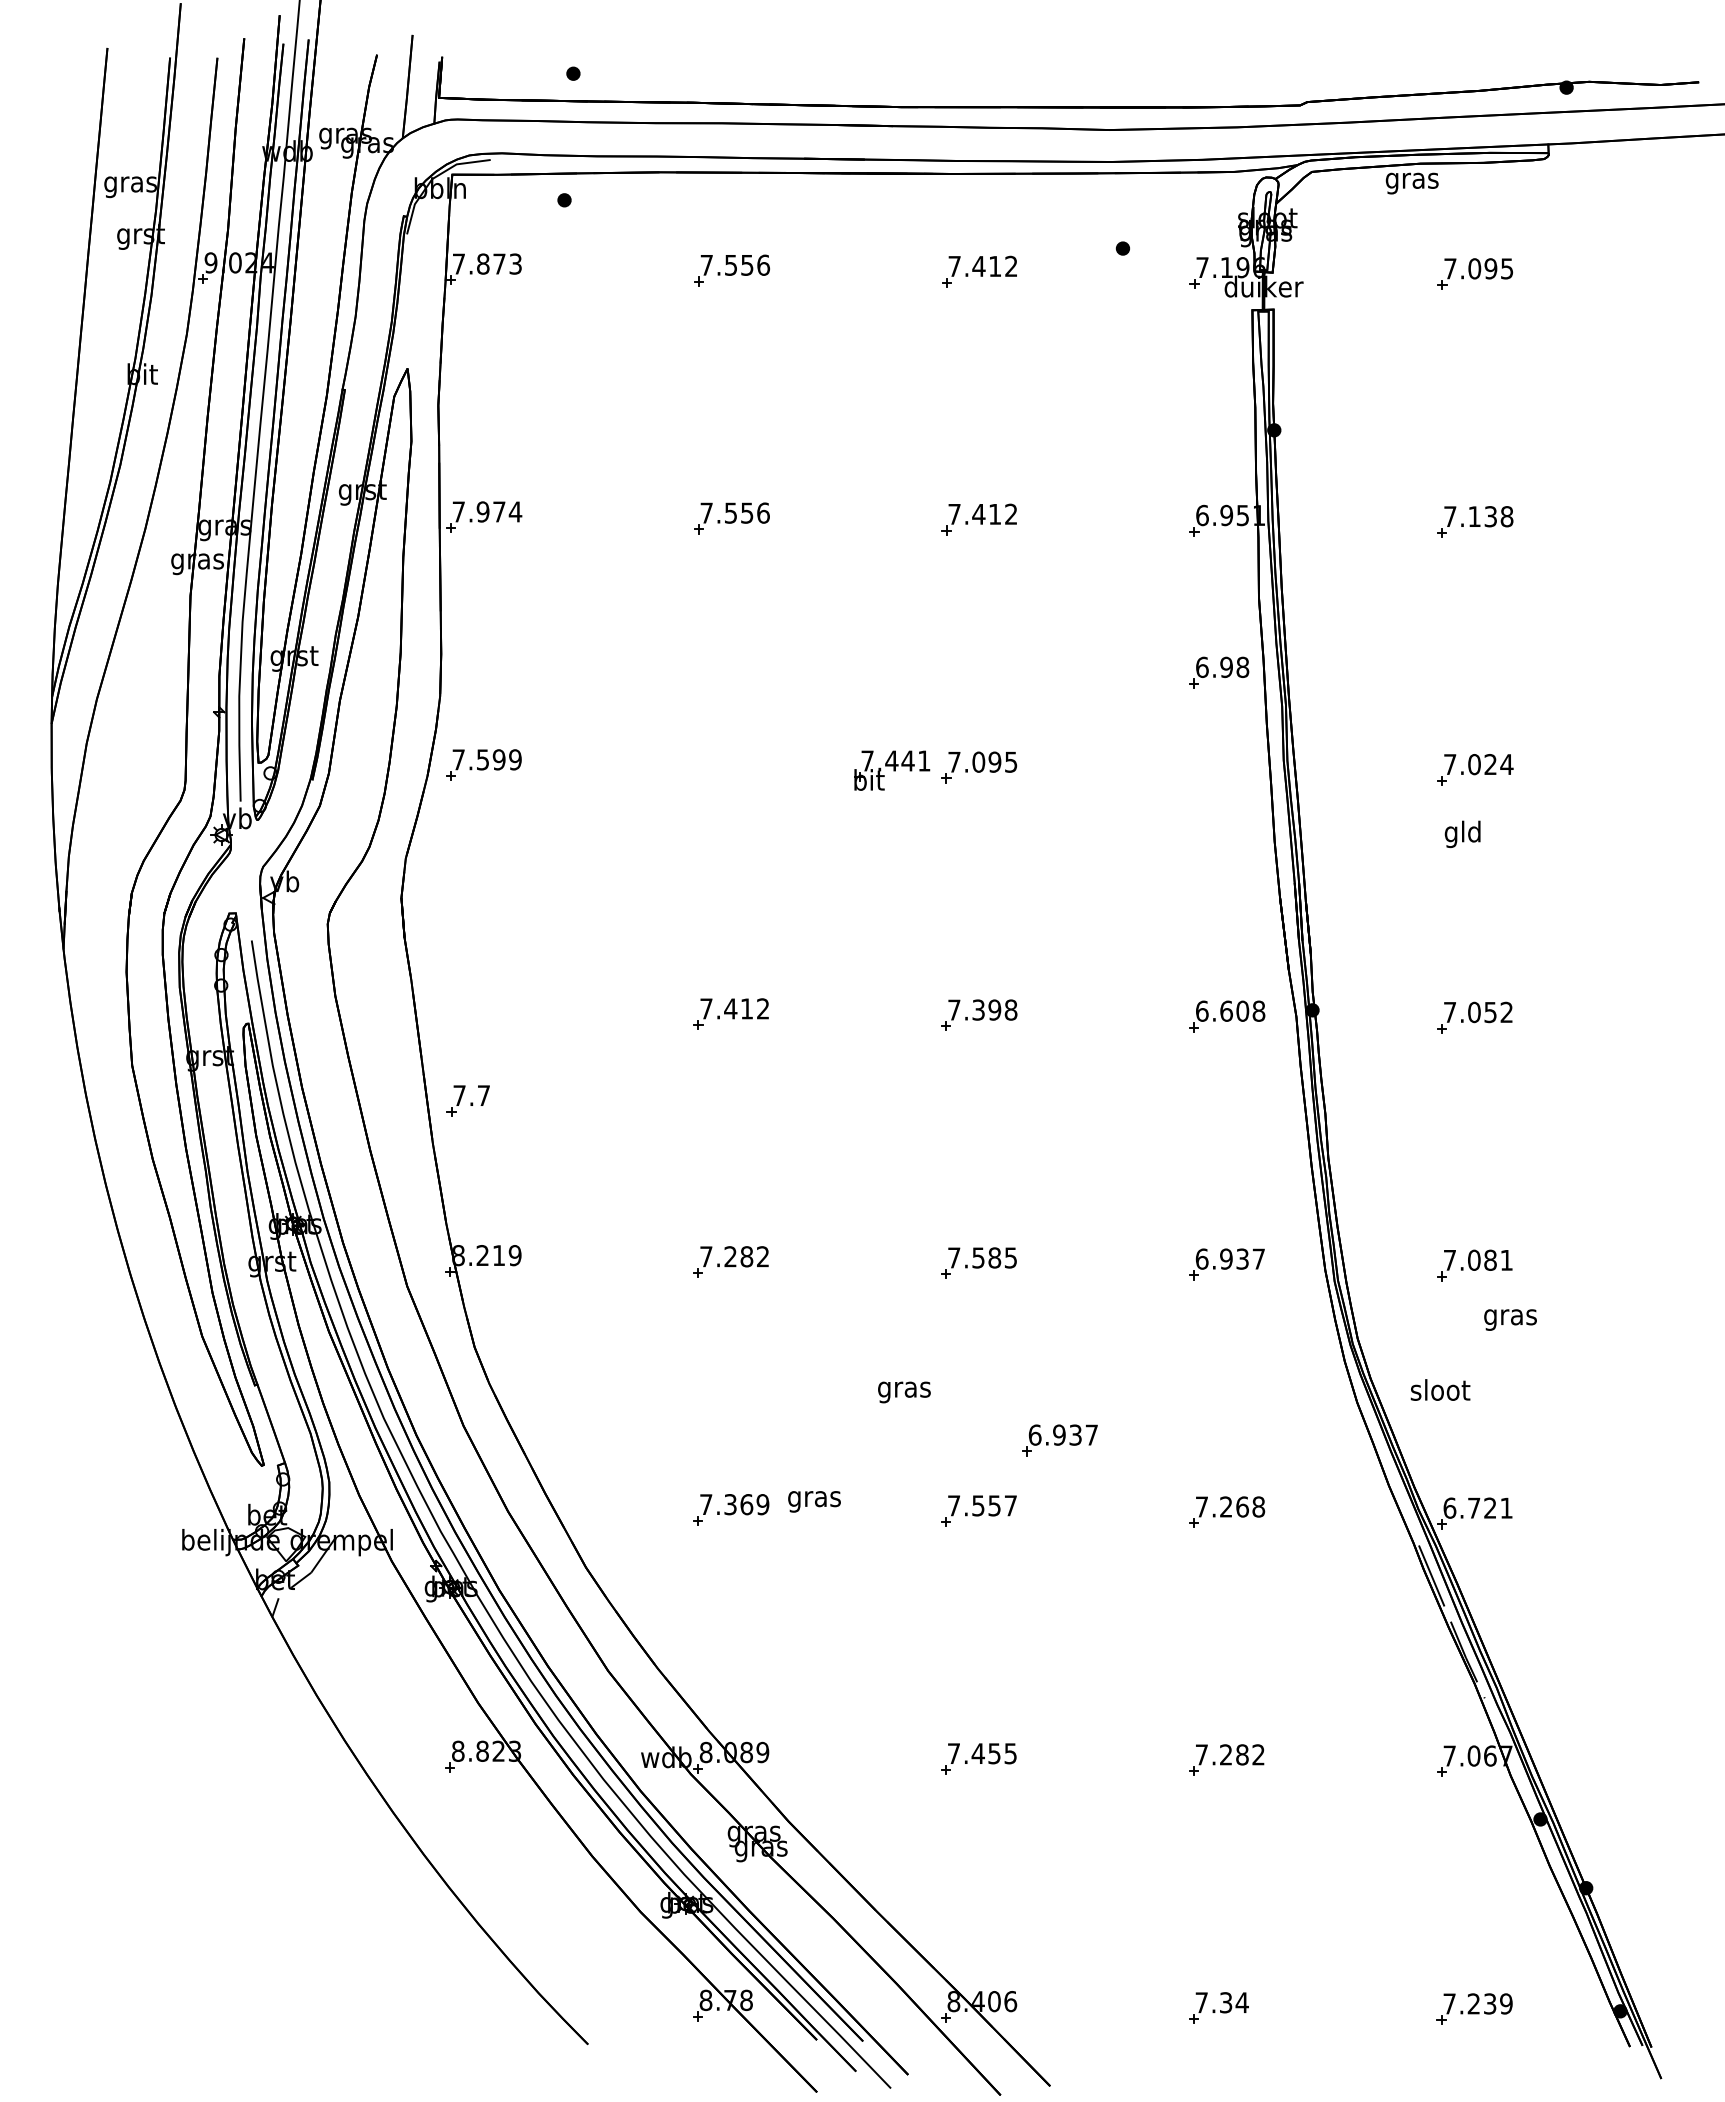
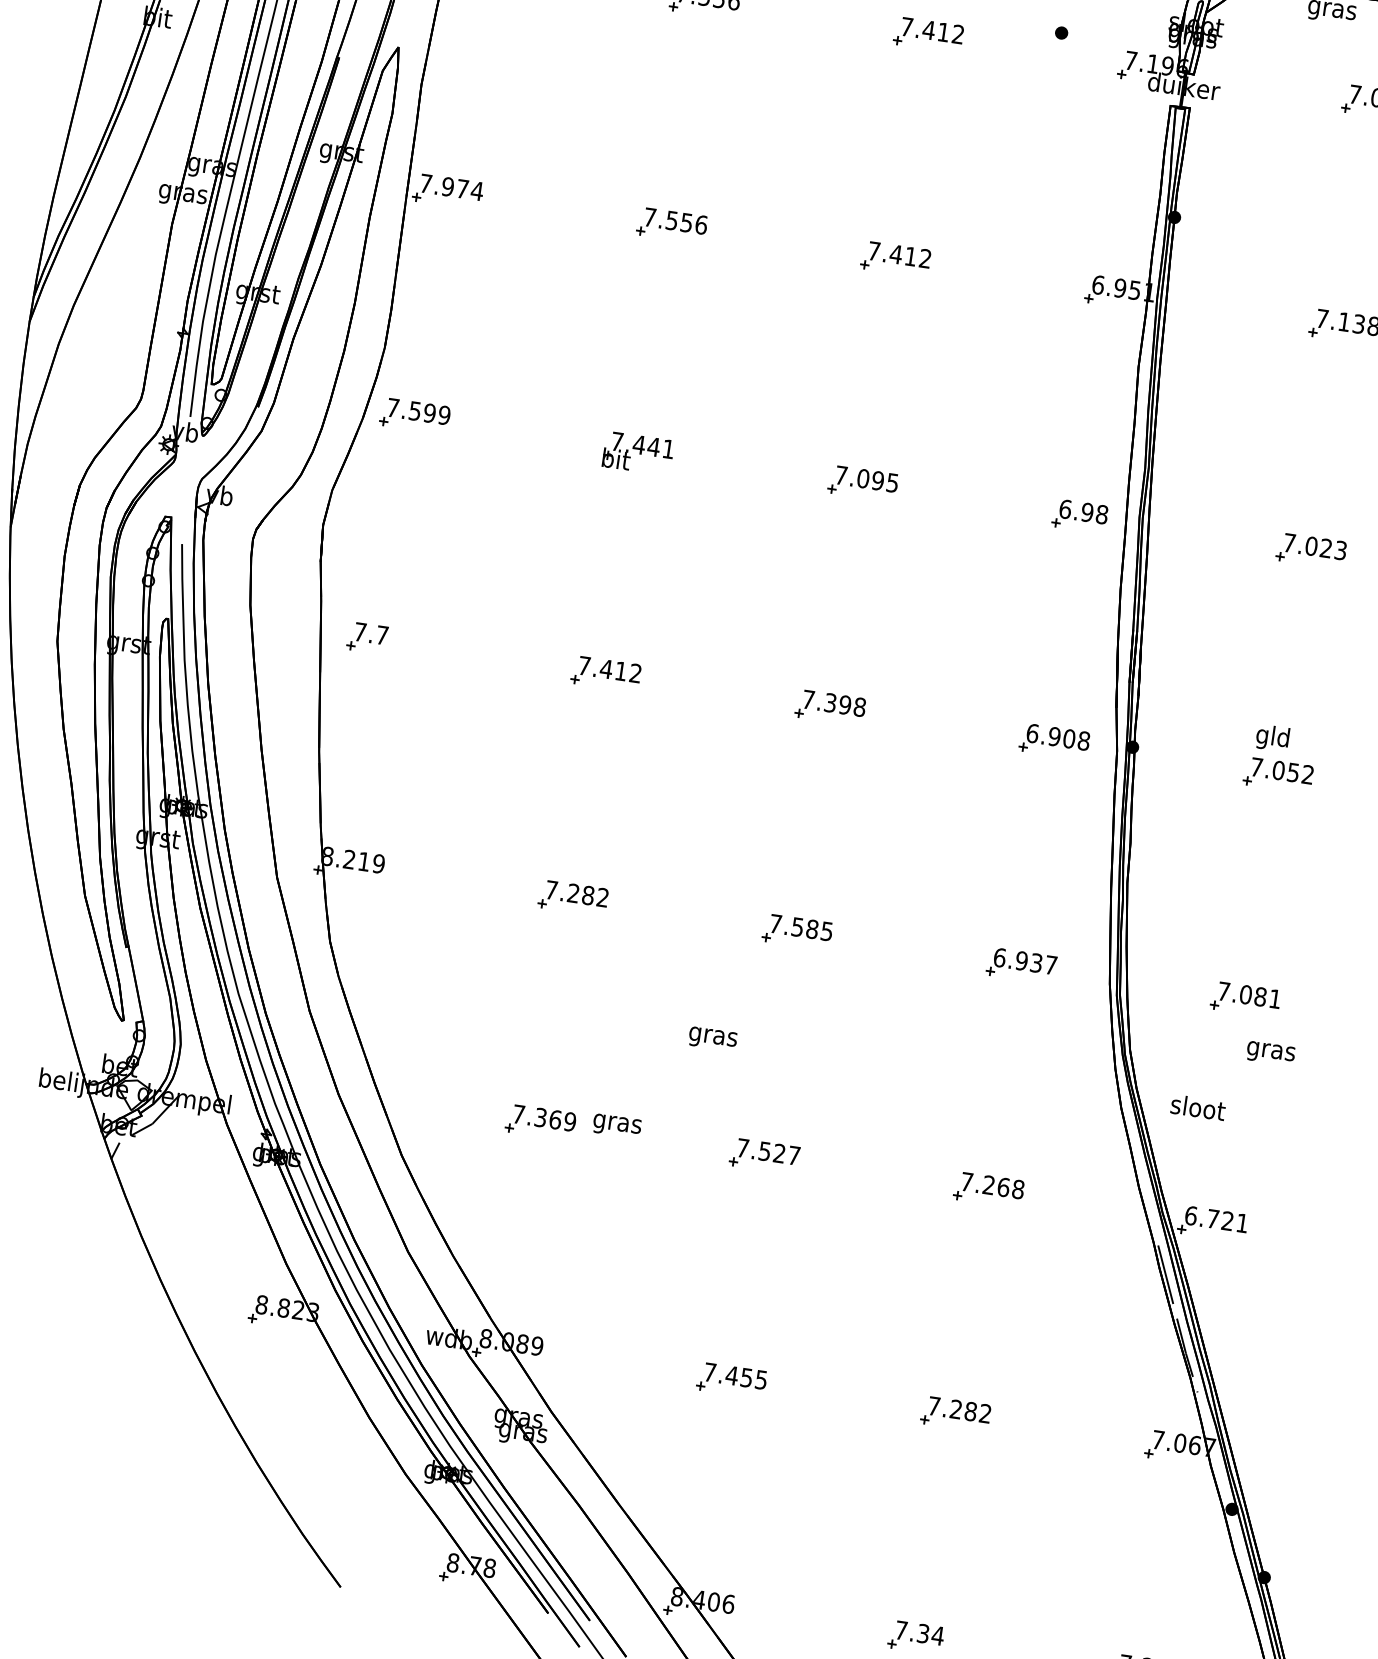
part: (1219, 672) -> (1080, 516), moved
text: (1506, 764) -> (1340, 550), 7.024 -> 7.023
part: (892, 770) -> (638, 453), moved
text: (1462, 834) -> (1272, 738), moved
text: (1226, 1010) -> (1054, 736), 6.608 -> 6.908
part: (467, 1100) -> (366, 637), moved
part: (1059, 1440) -> (846, 1103), removed
text: (994, 1505) -> (779, 1153), 7.557 -> 7.527

